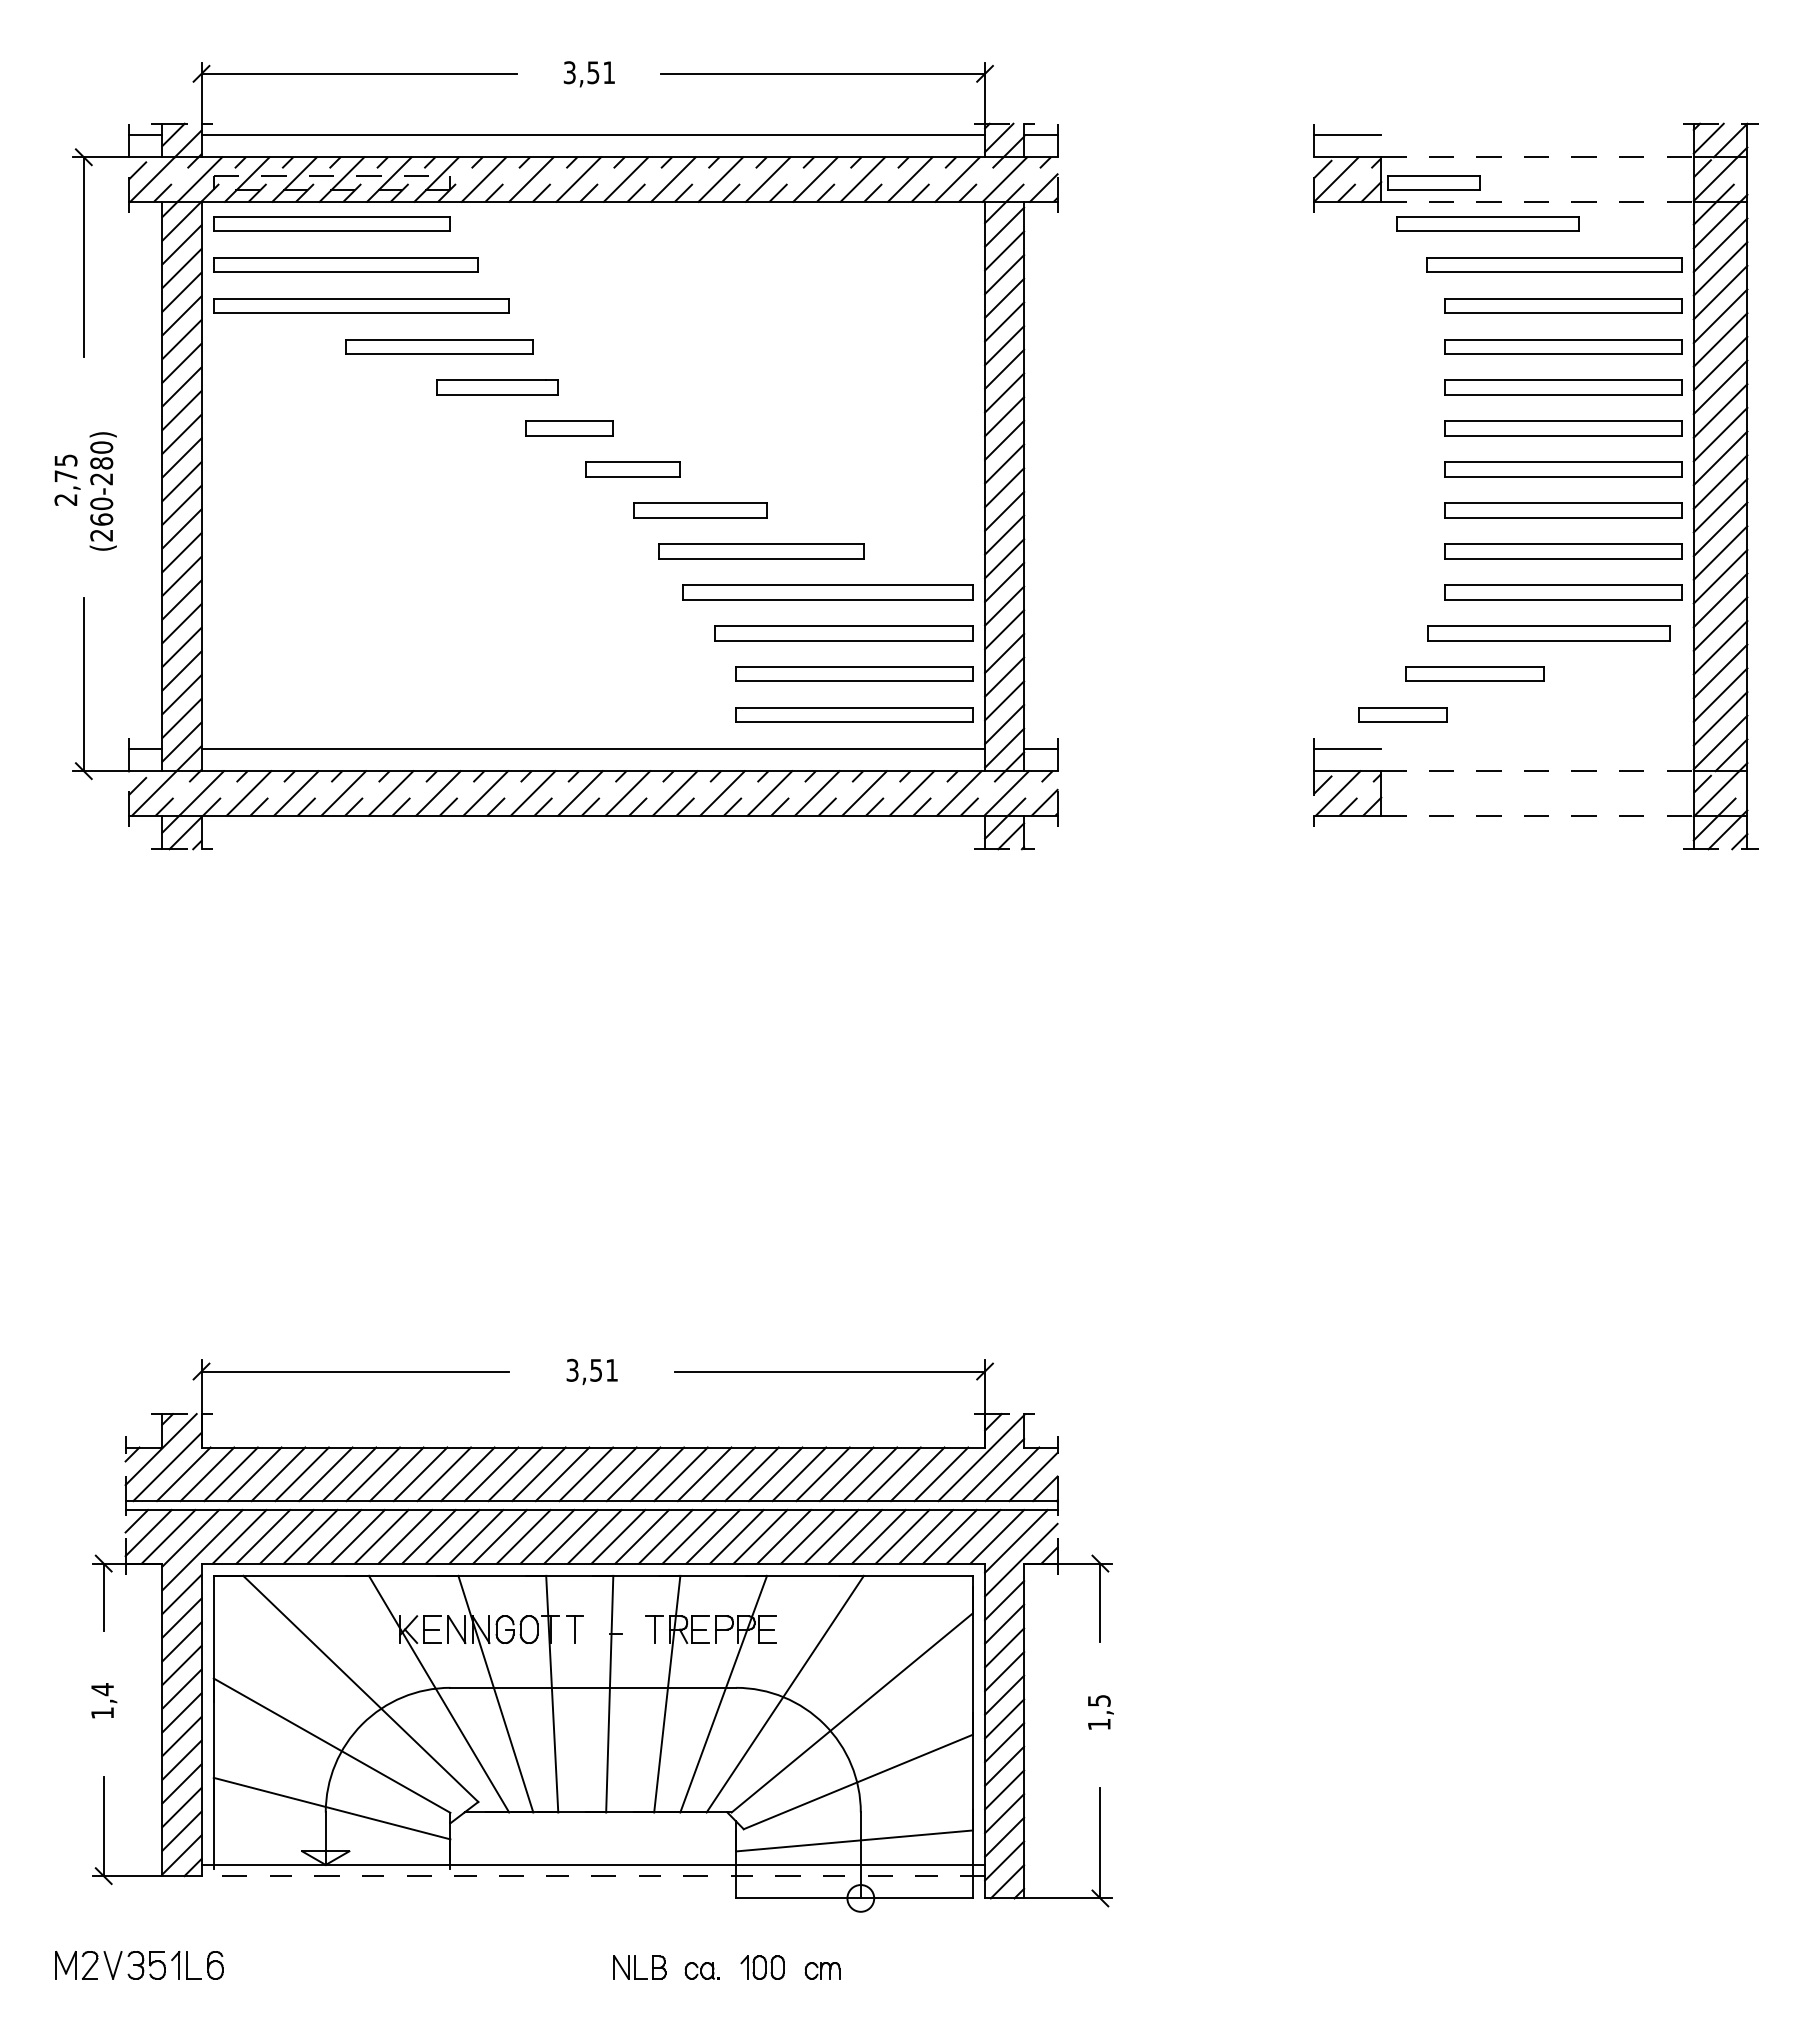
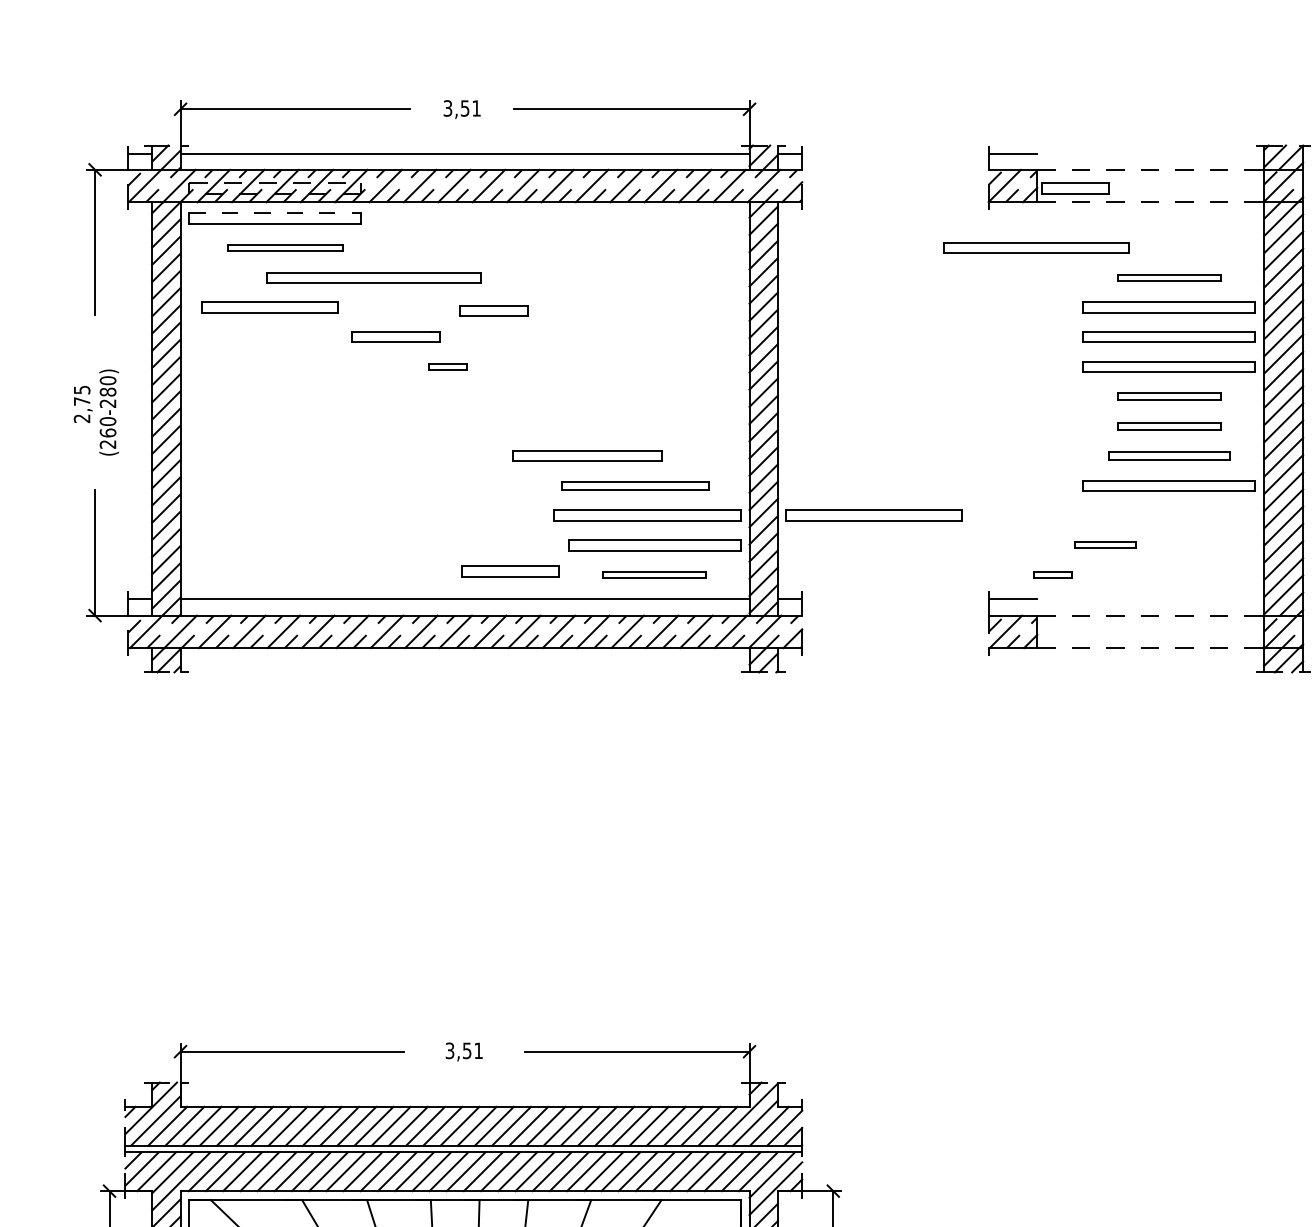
line: (332, 216) -> (275, 212), solid -> dashed
part: (1487, 223) -> (1114, 217), removed
part: (345, 264) -> (285, 247), size x0.6
part: (1554, 264) -> (1036, 247), moved
part: (361, 305) -> (373, 277), moved
part: (1563, 305) -> (1169, 277), size x0.6
part: (439, 346) -> (269, 307), moved
part: (569, 428) -> (447, 366), size x0.6
part: (632, 469) -> (493, 310), moved
part: (1563, 469) -> (1169, 396), size x0.6
part: (700, 510) -> (510, 571), moved
part: (1563, 510) -> (1169, 426), size x0.6
part: (1563, 551) -> (1169, 456), size x0.7
part: (827, 592) -> (635, 485), size x0.7
part: (1548, 633) -> (873, 515), moved
part: (1474, 673) -> (1104, 544), size x0.6
part: (854, 714) -> (654, 574), size x0.6
part: (1402, 714) -> (1052, 574), size x0.6

